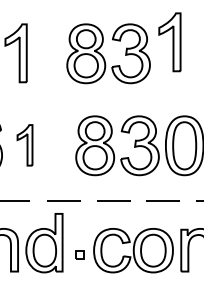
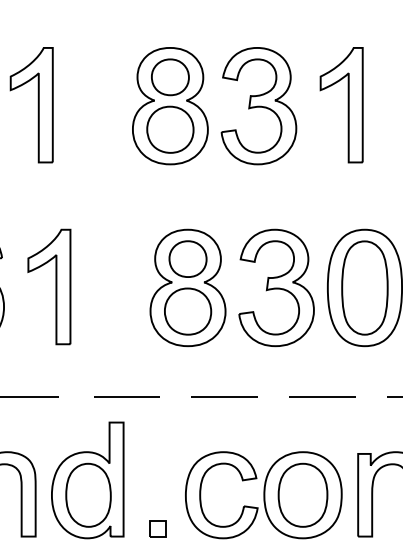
part: (169, 42) -> (340, 105), moved
part: (24, 145) -> (48, 287), size x1.43
part: (79, 254) -> (157, 528), moved

